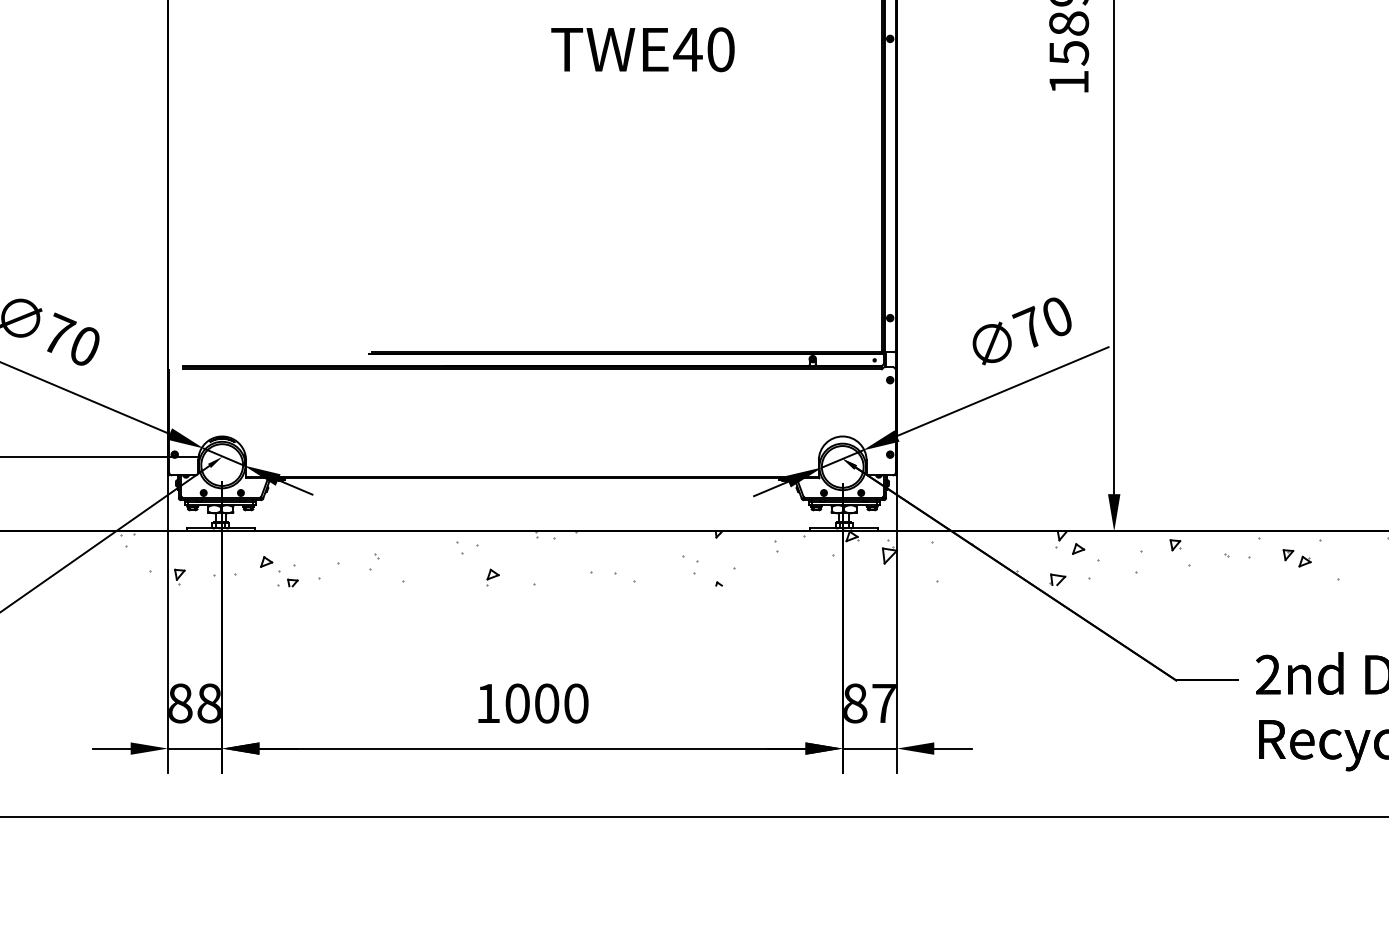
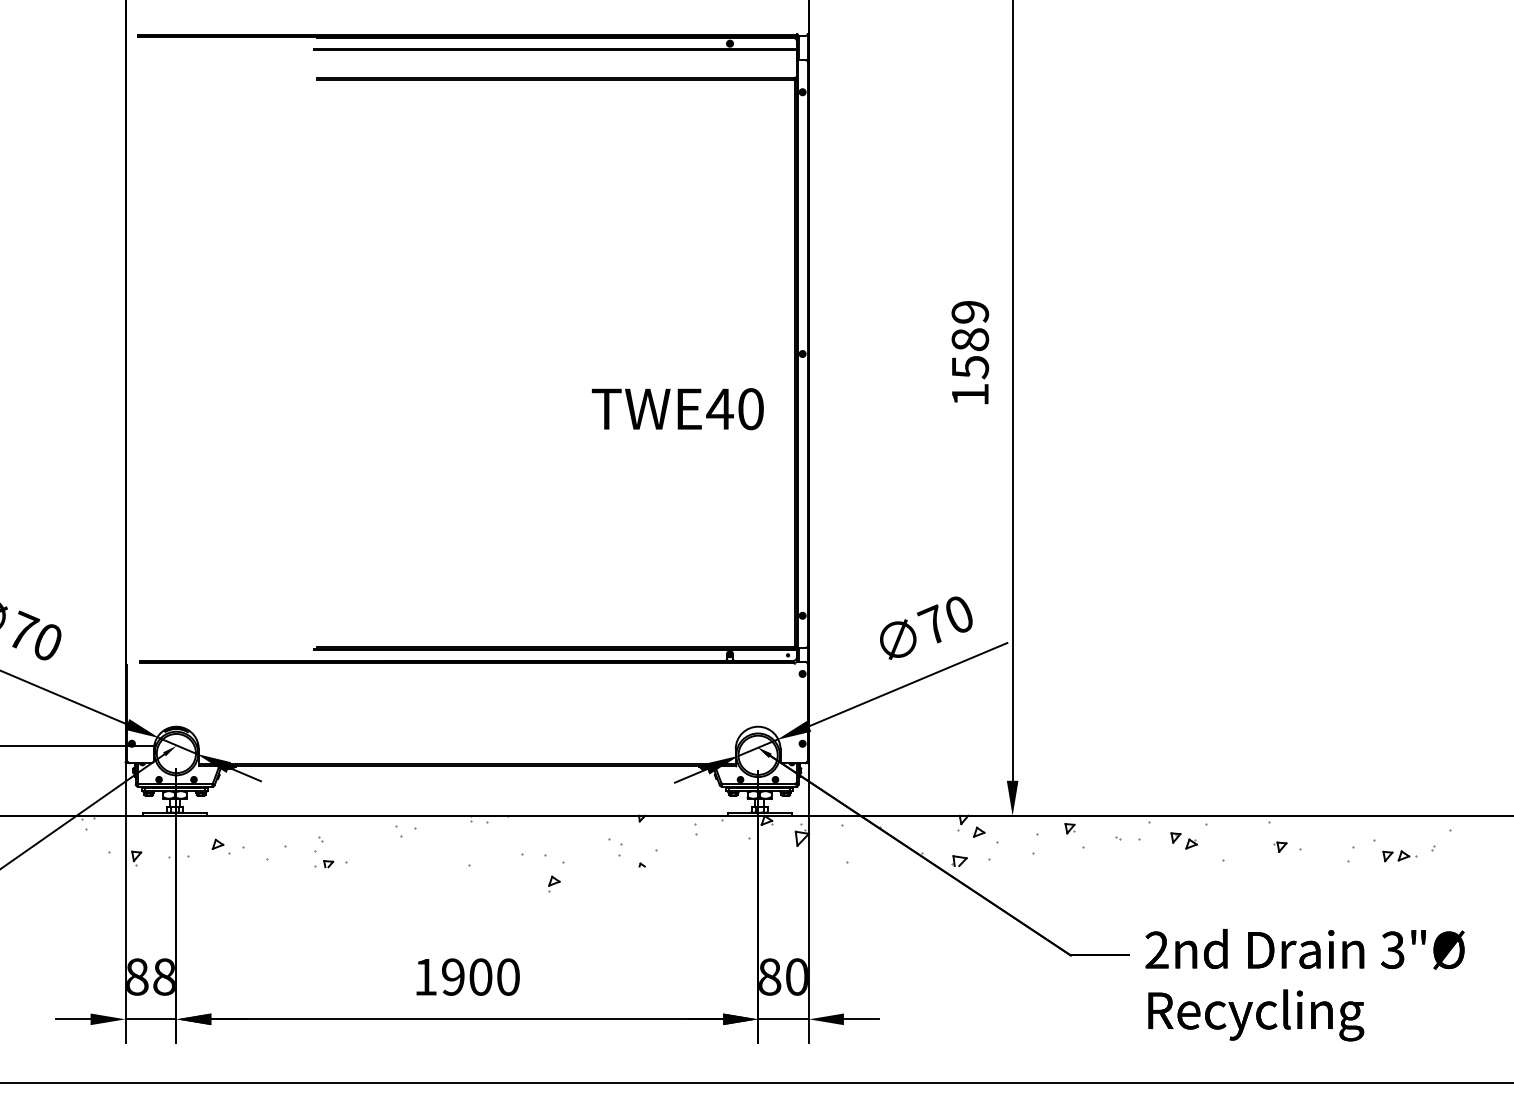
text: (642, 50) -> (677, 409), moved
part: (493, 577) -> (554, 883), moved
part: (288, 583) -> (324, 864), moved
text: (517, 702) -> (453, 976), 1000 -> 1900
text: (883, 702) -> (796, 976), 87 -> 80

